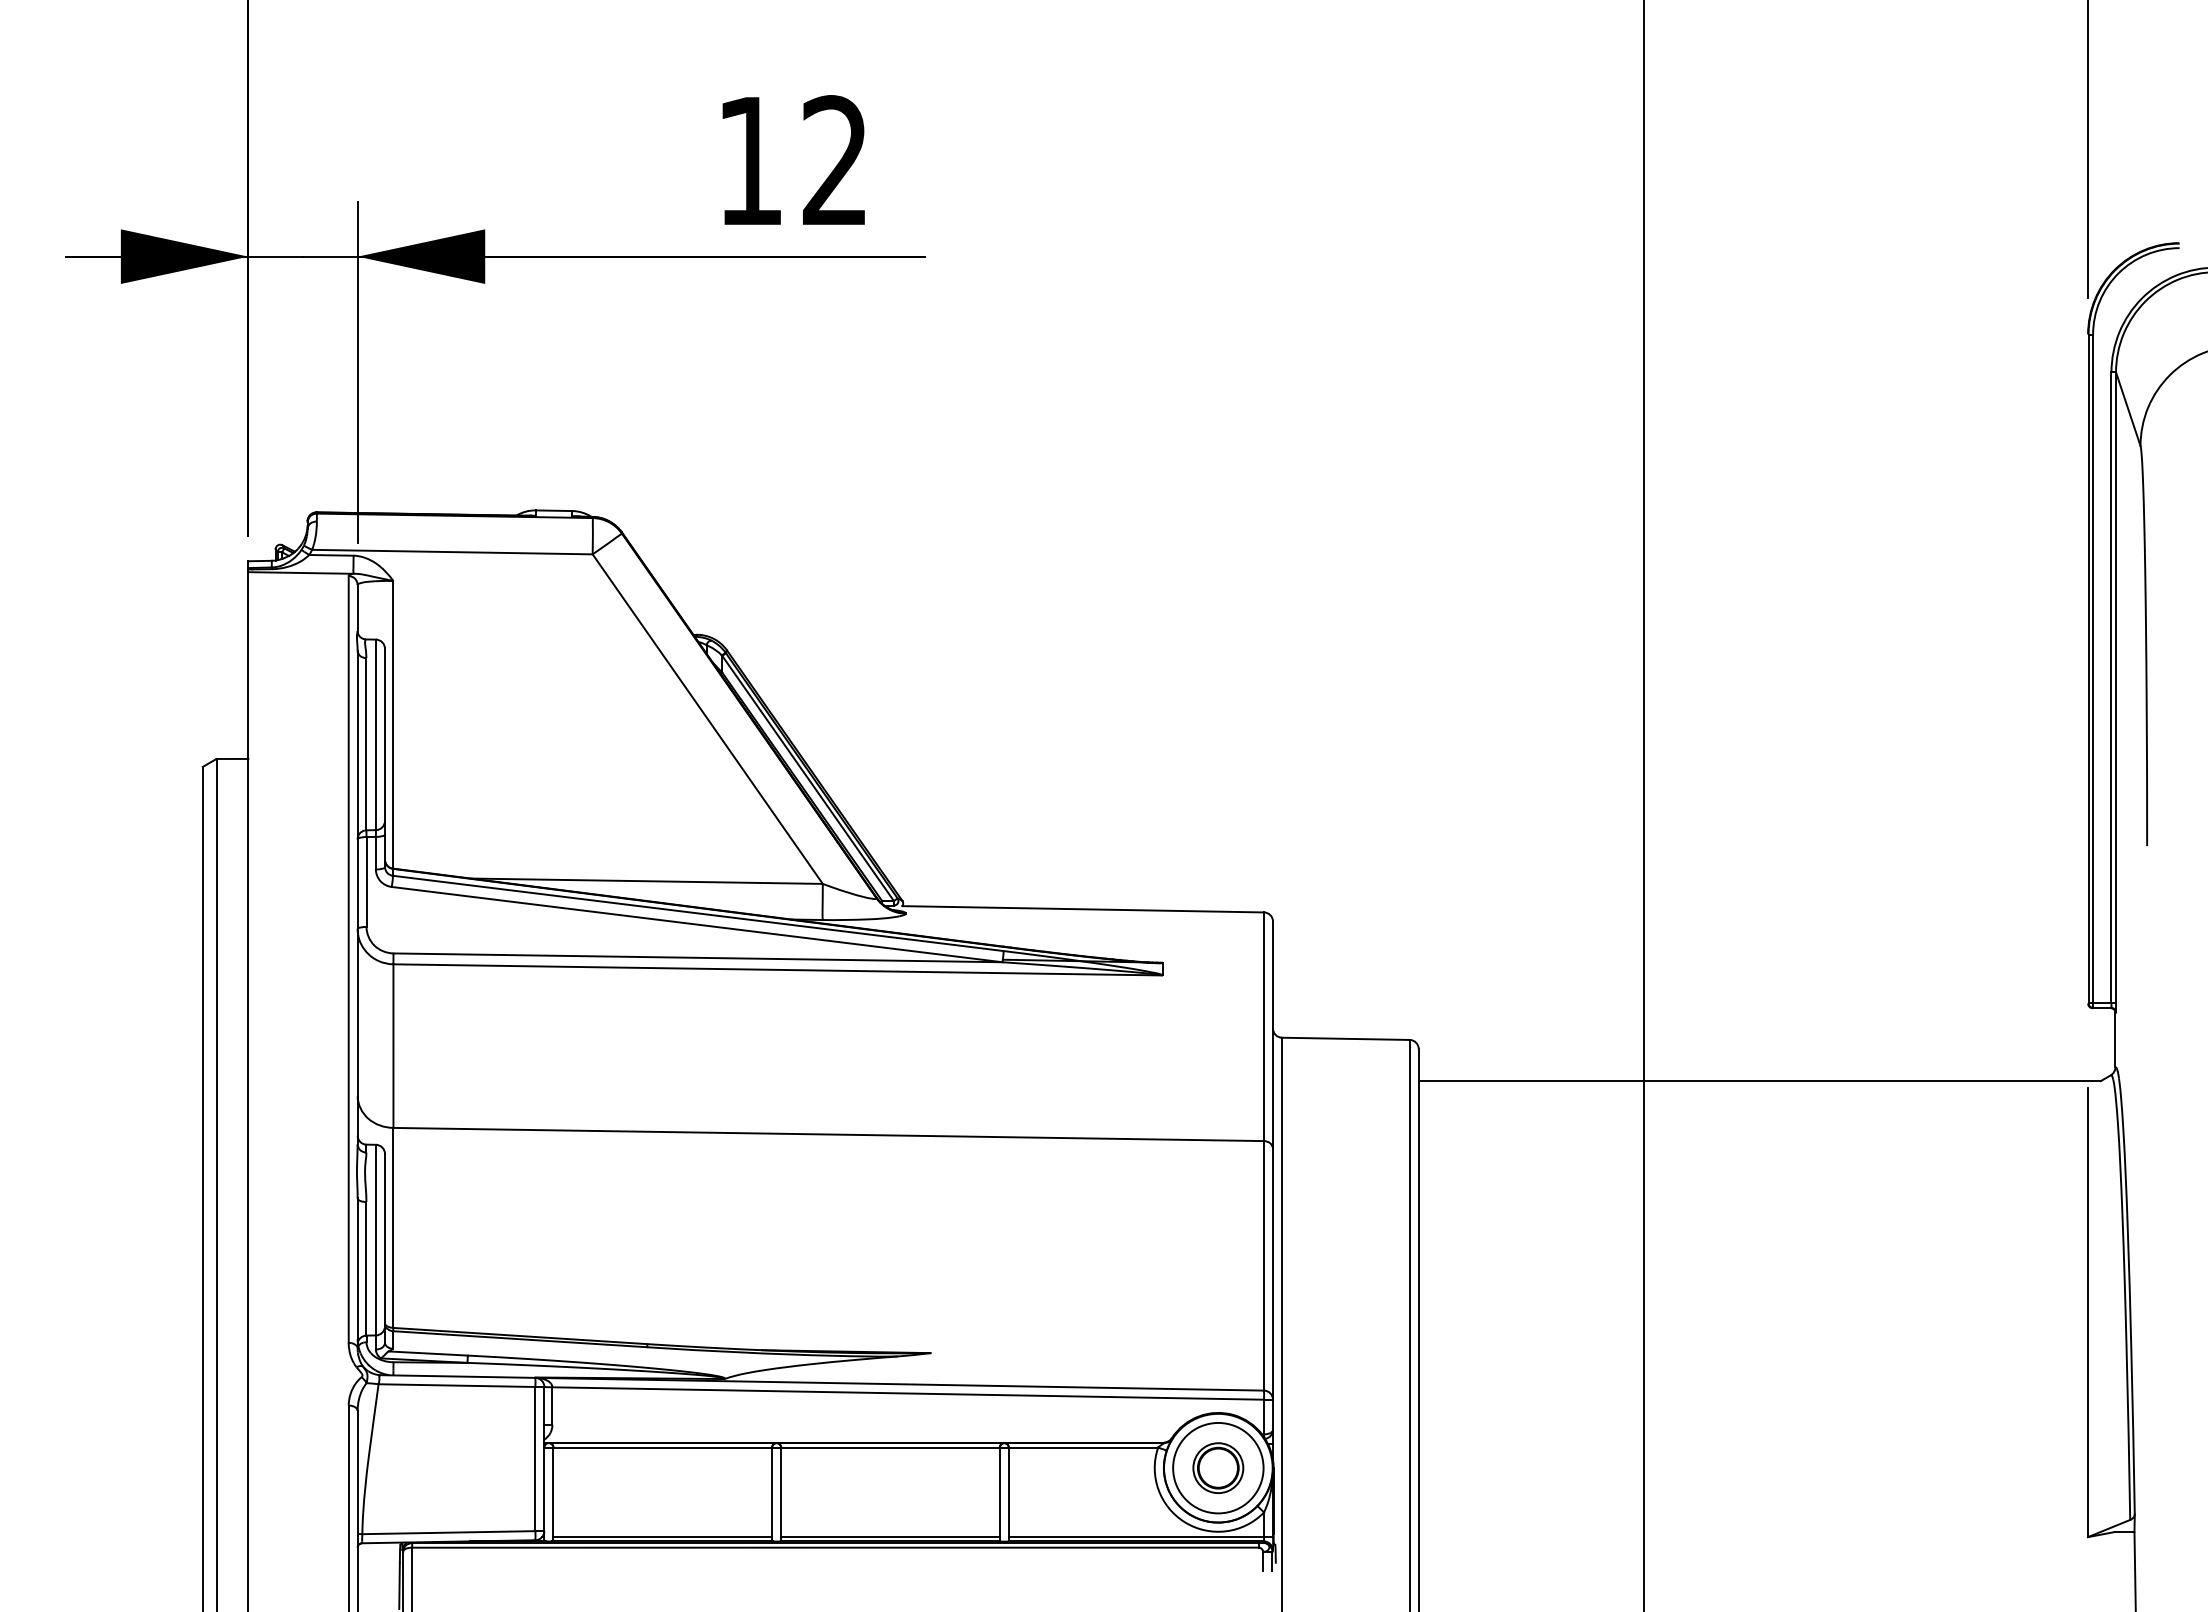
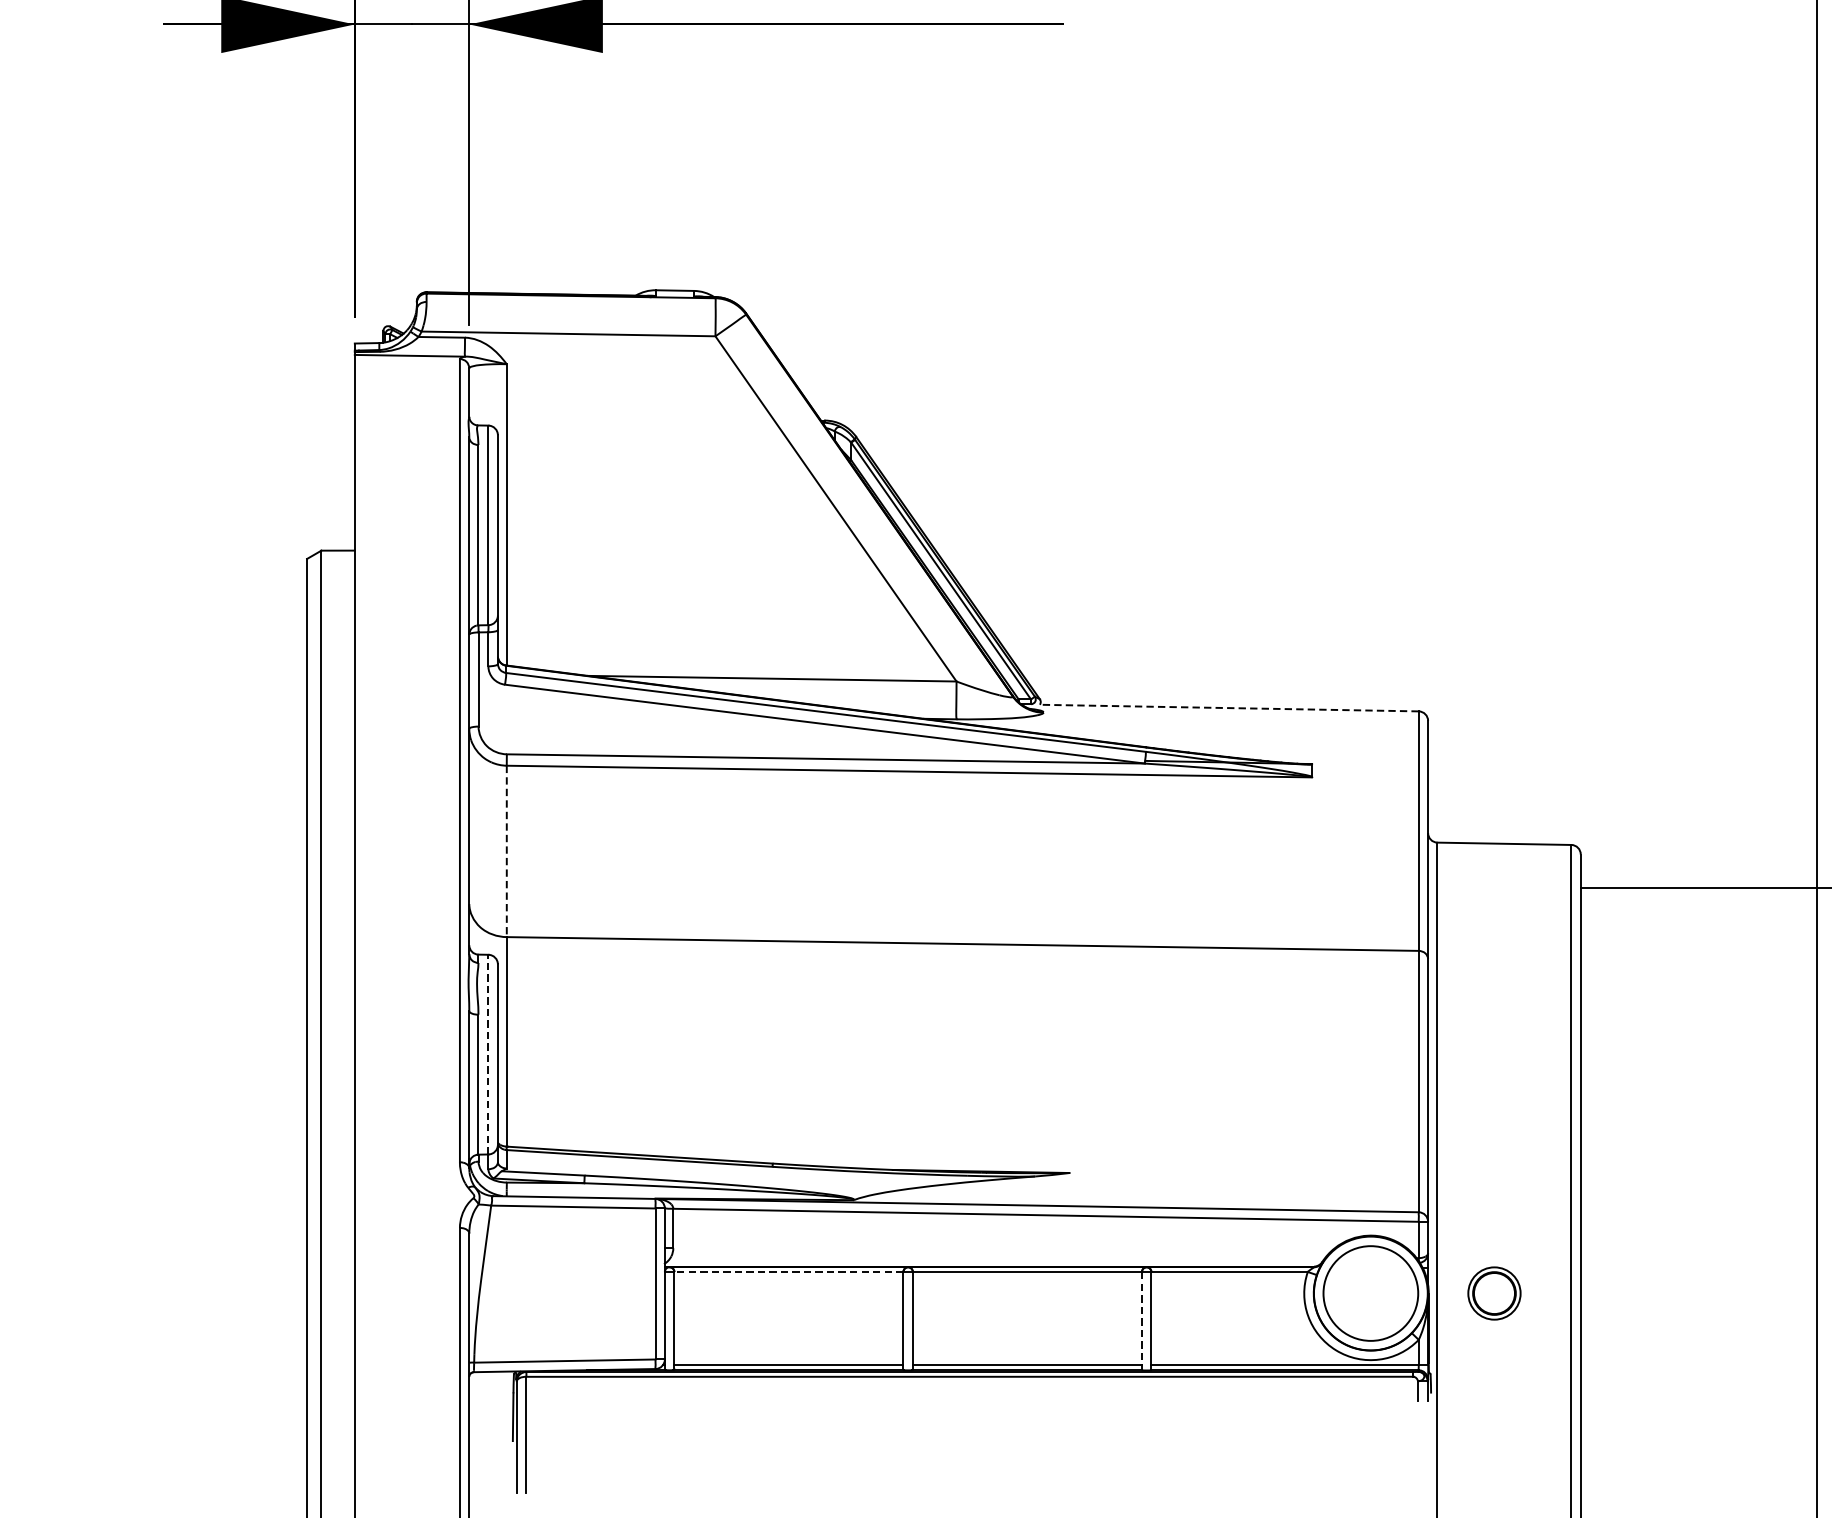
line: (1083, 909) -> (1229, 708), solid -> dashed
line: (393, 1046) -> (506, 851), solid -> dashed
line: (375, 1239) -> (487, 1053), solid -> dashed
line: (662, 1447) -> (788, 1271), solid -> dashed
part: (1218, 1467) -> (1494, 1292), moved
line: (999, 1494) -> (1141, 1321), solid -> dashed

